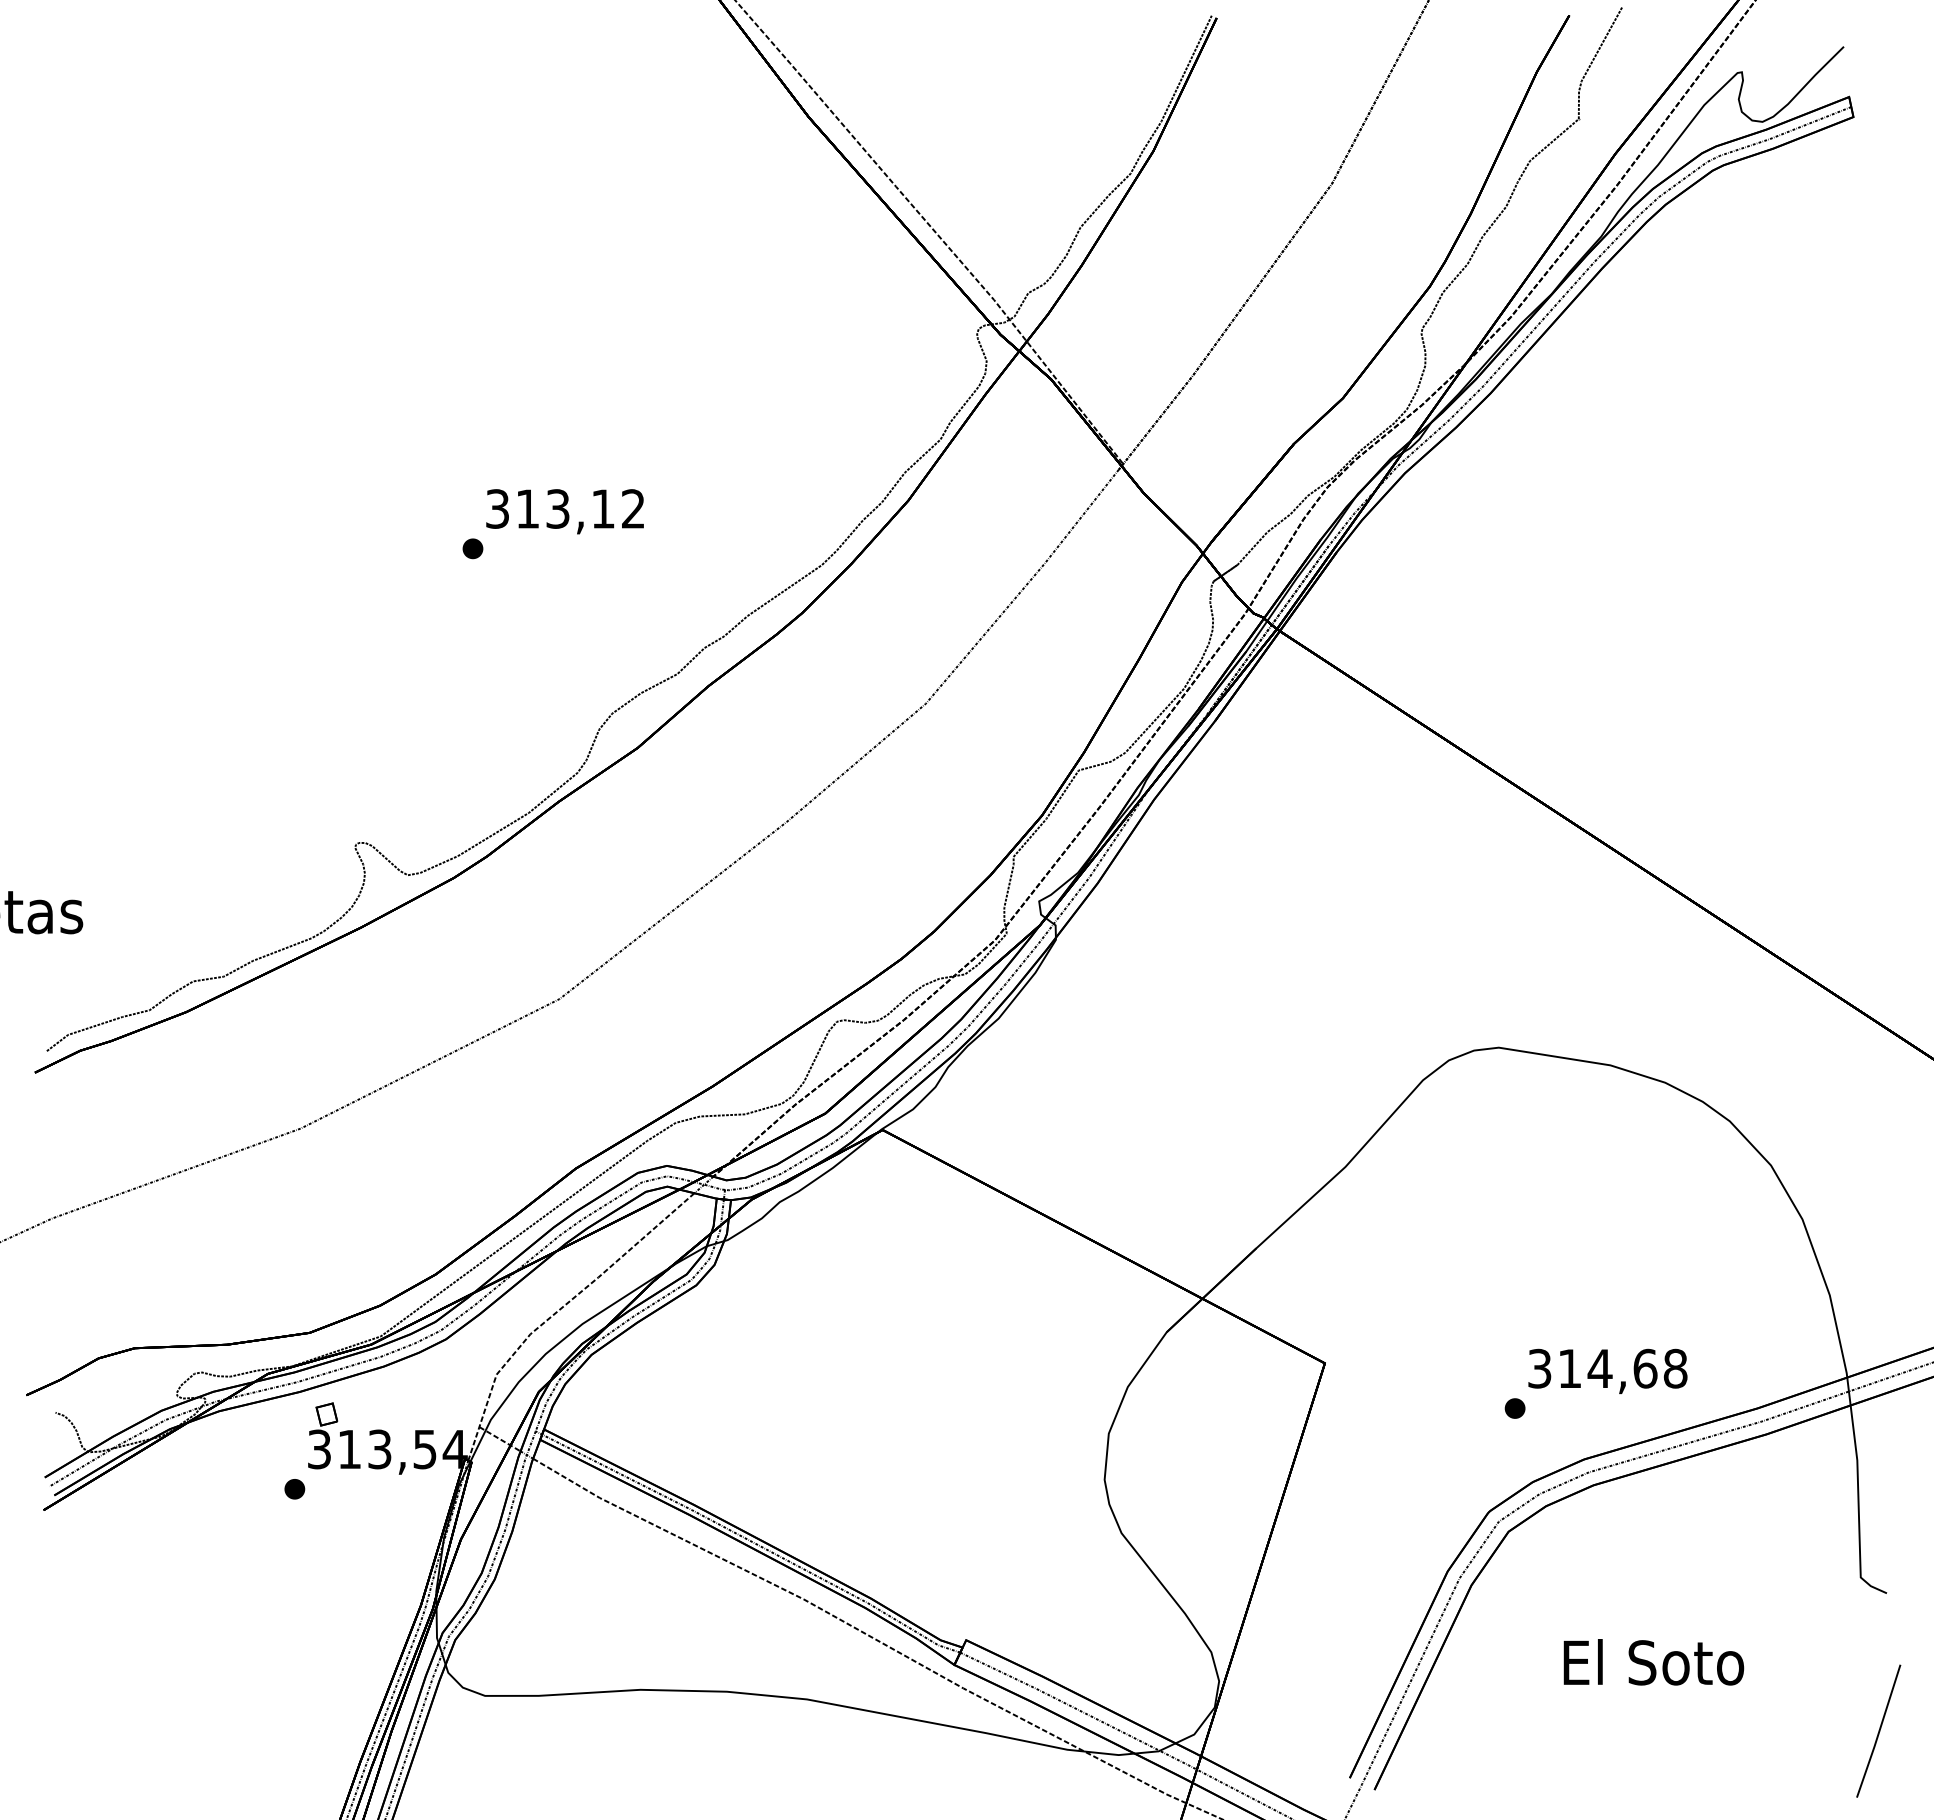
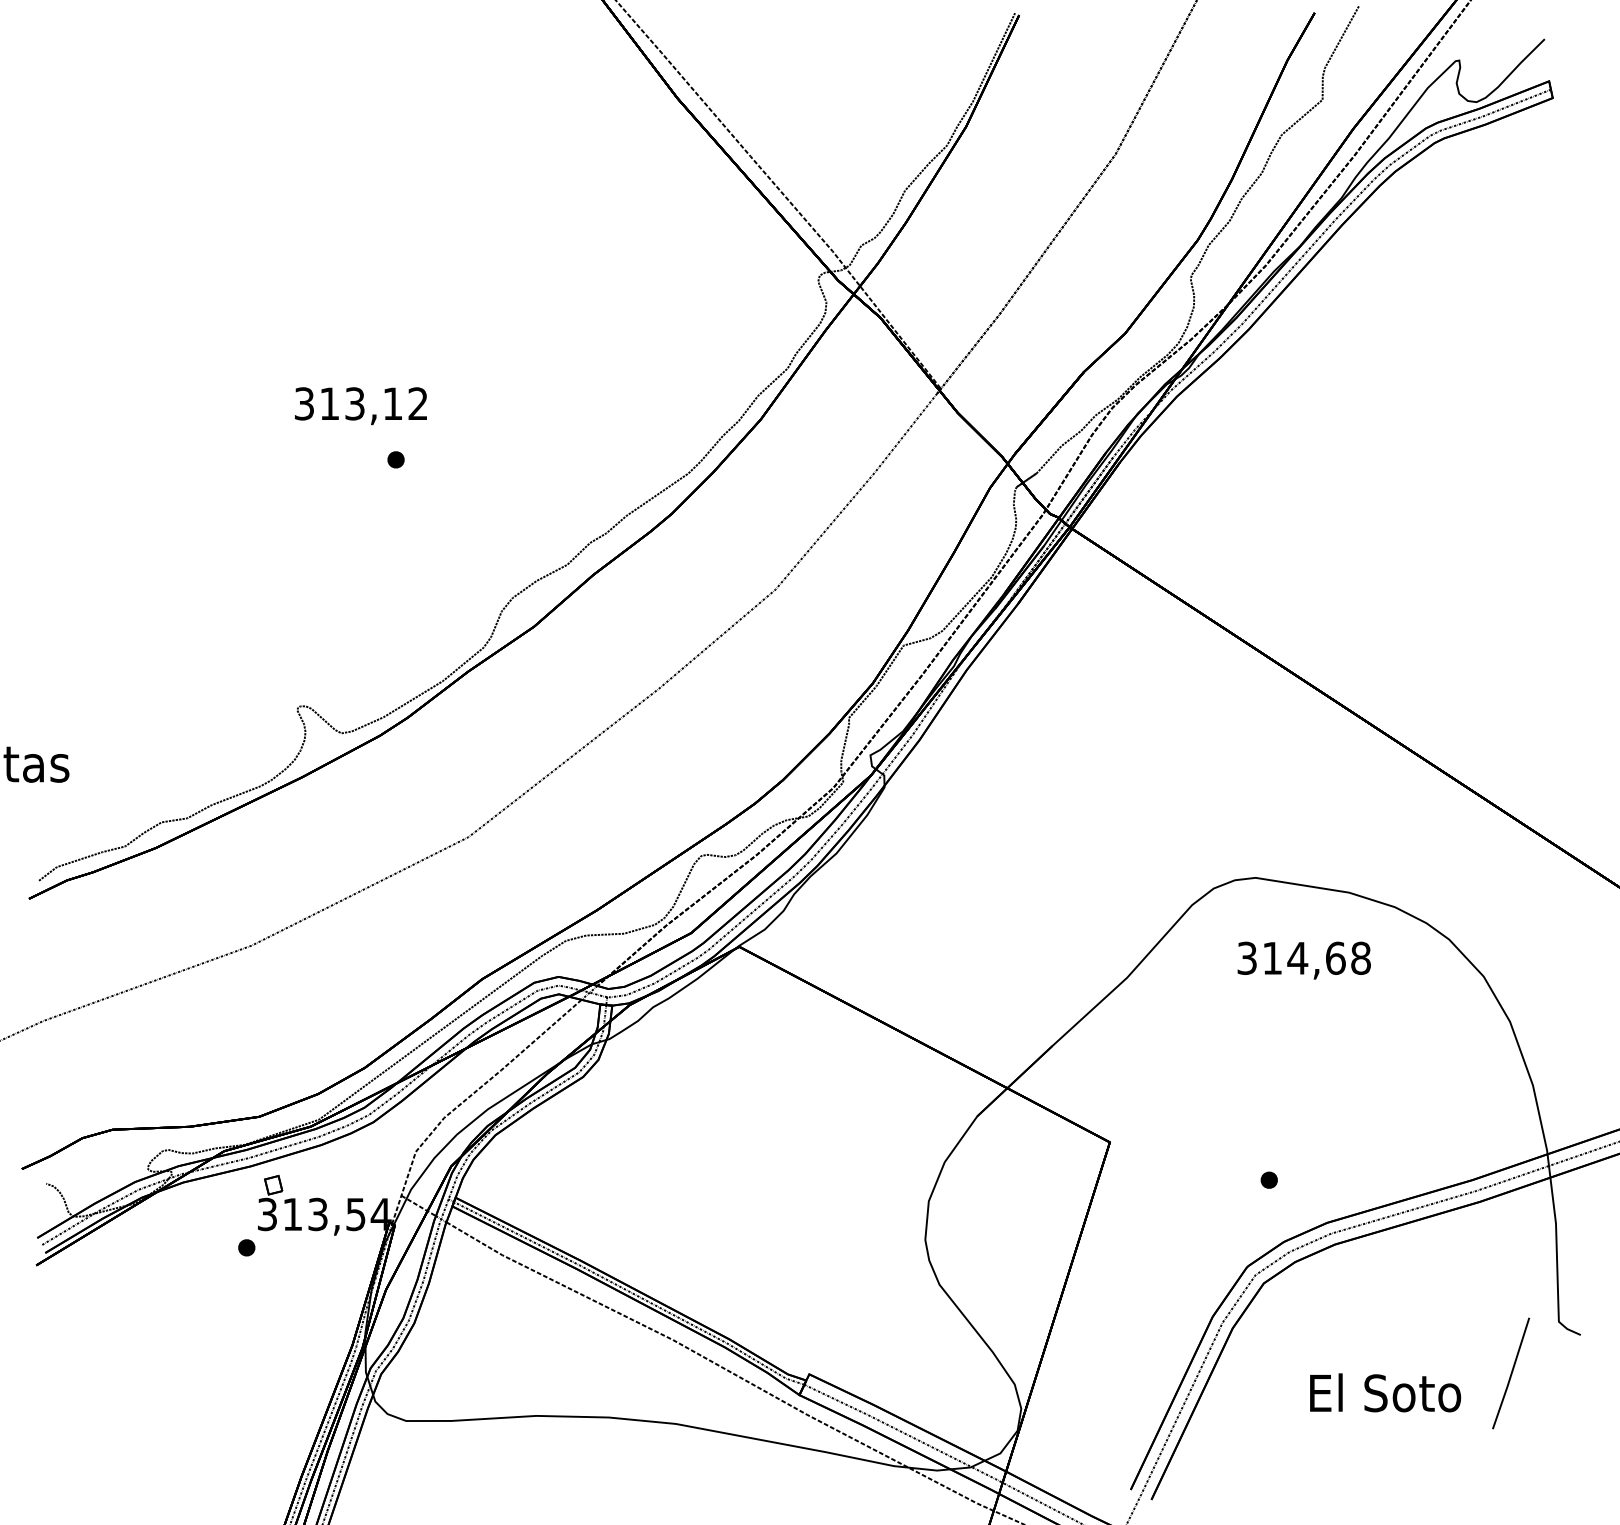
text: (564, 511) -> (360, 405), moved
text: (1607, 1370) -> (1303, 959), moved
line: (1878, 1730) -> (1510, 1372), moved

